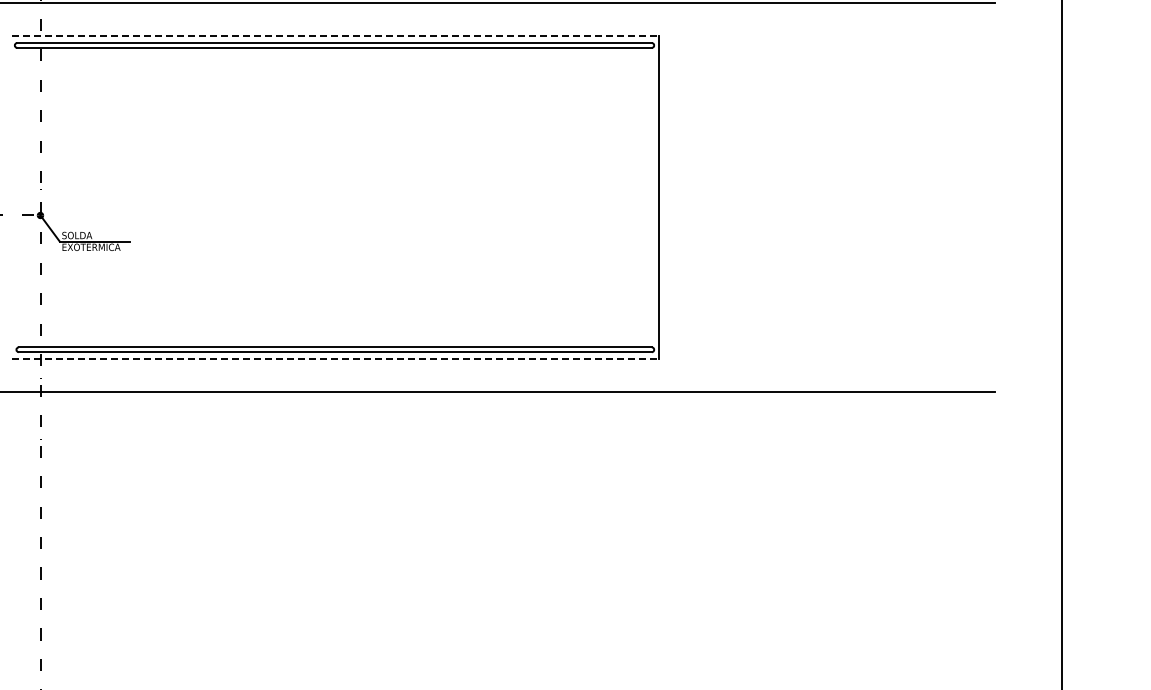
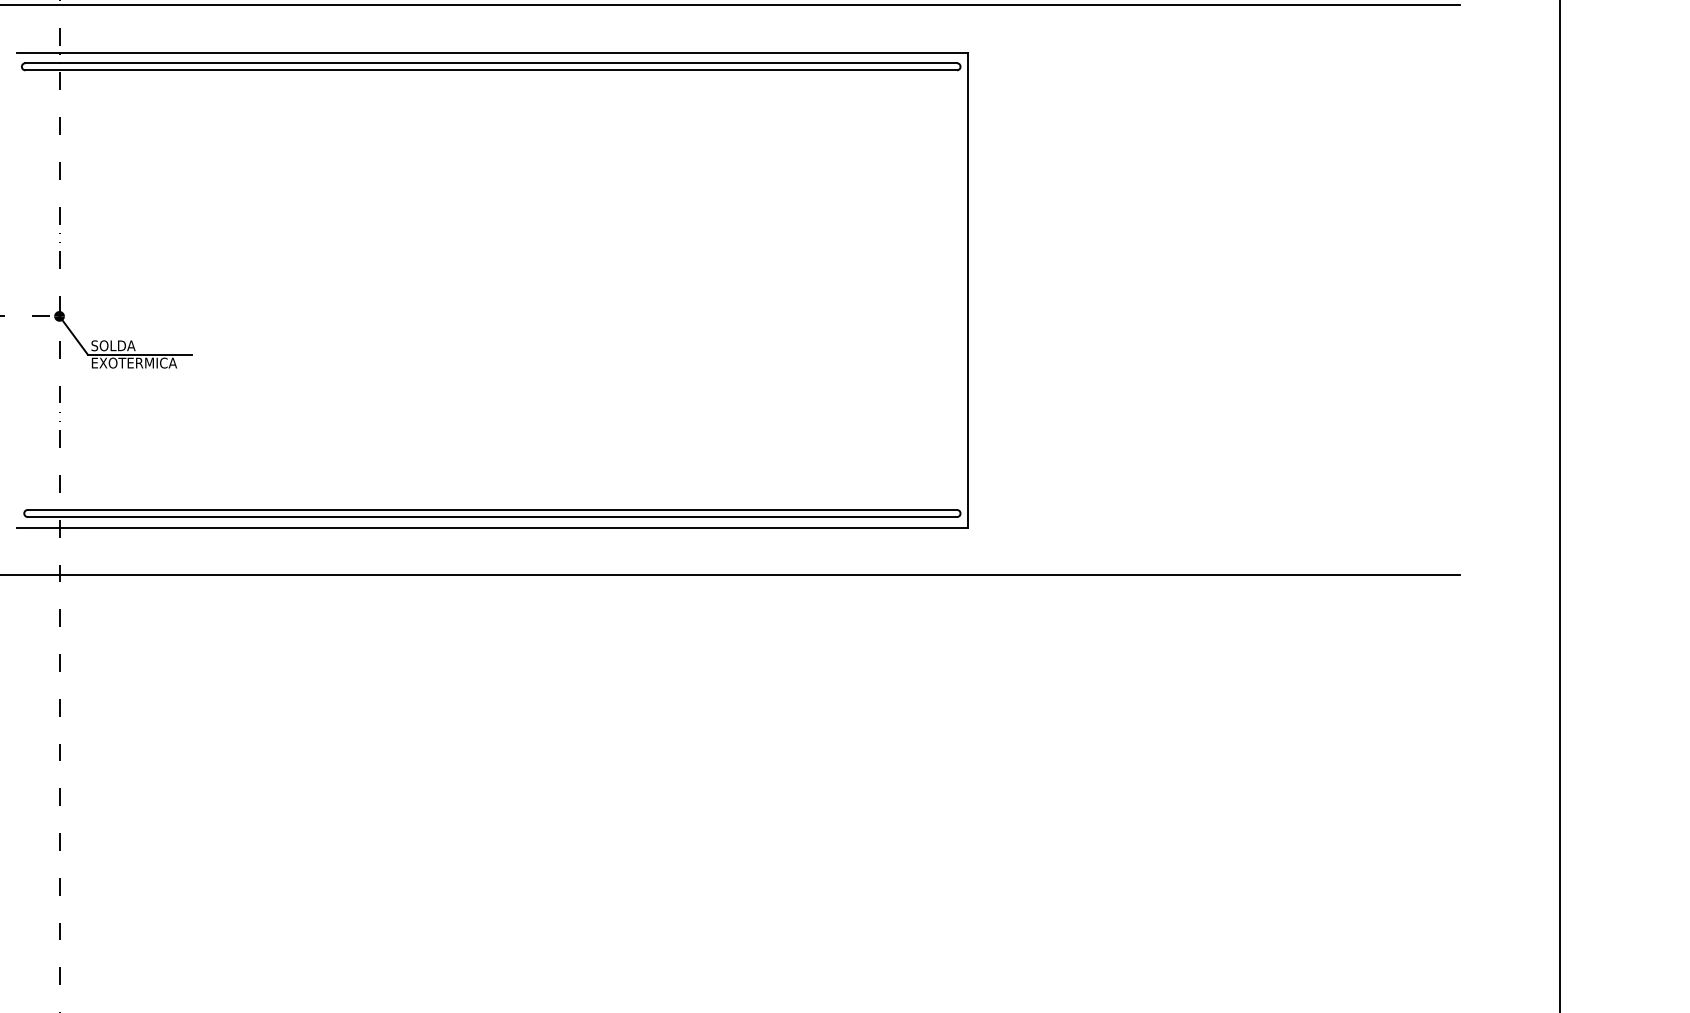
line: (335, 35) -> (492, 52), dashed -> solid
line: (335, 359) -> (492, 527), dashed -> solid

